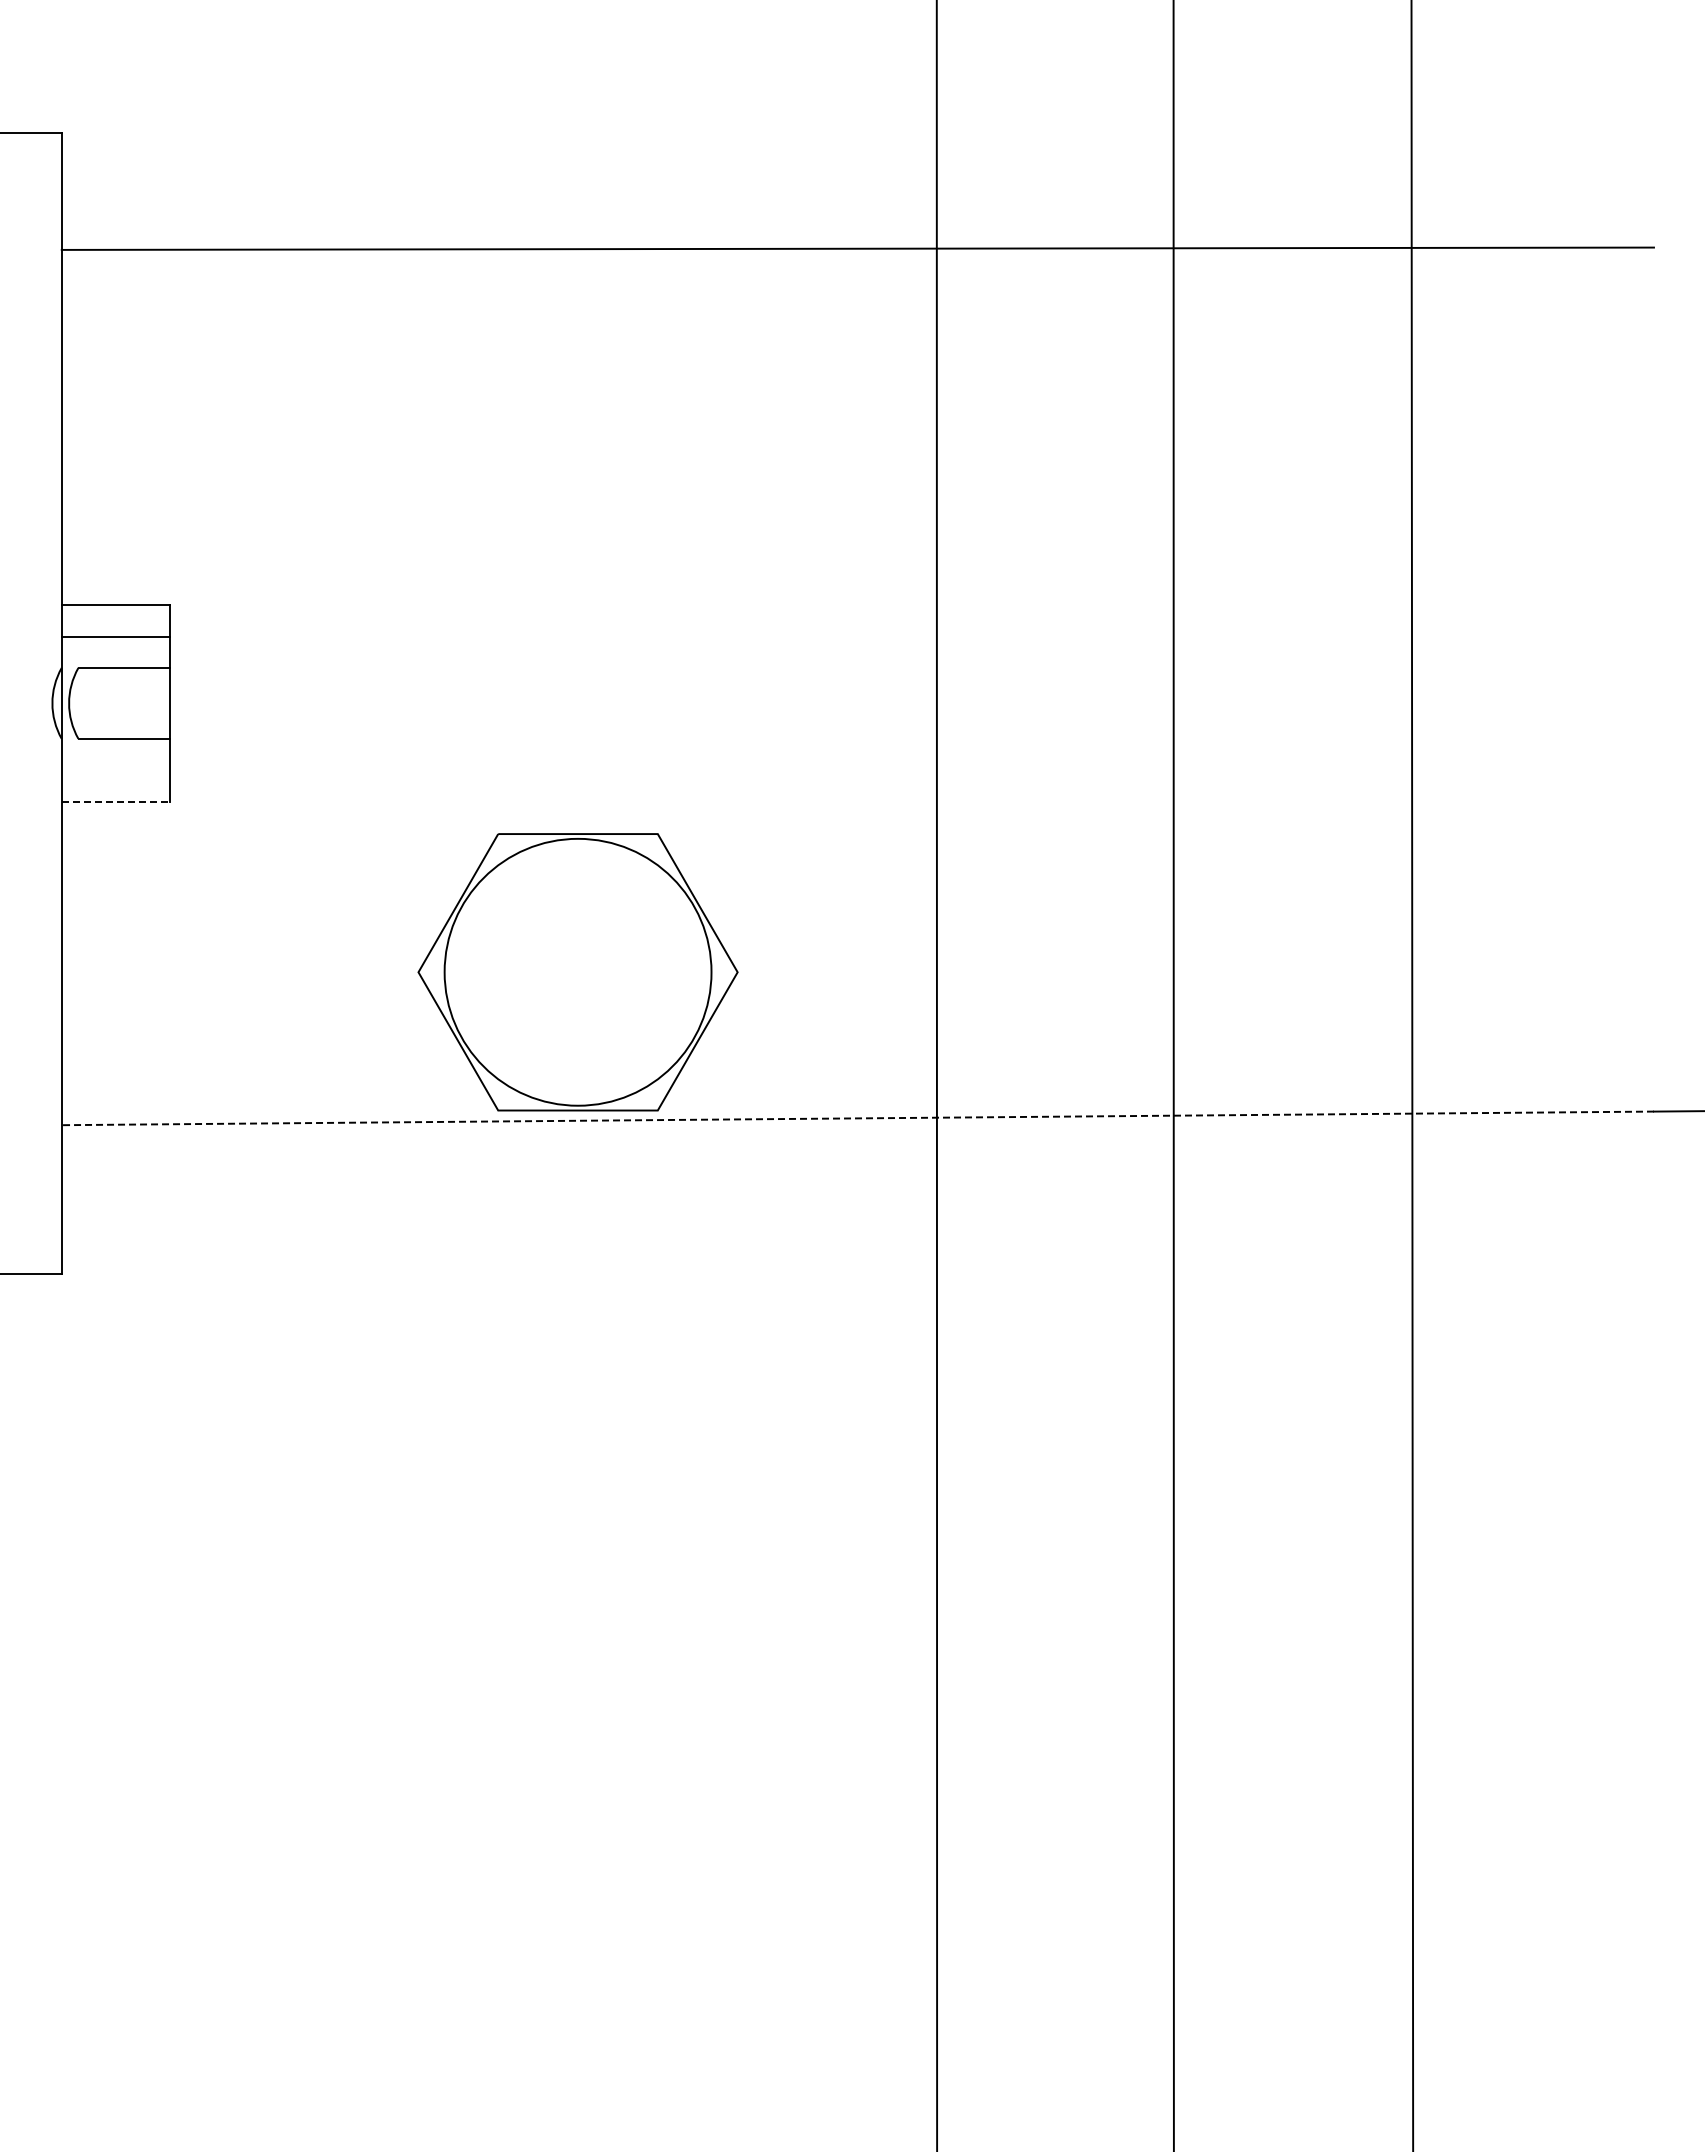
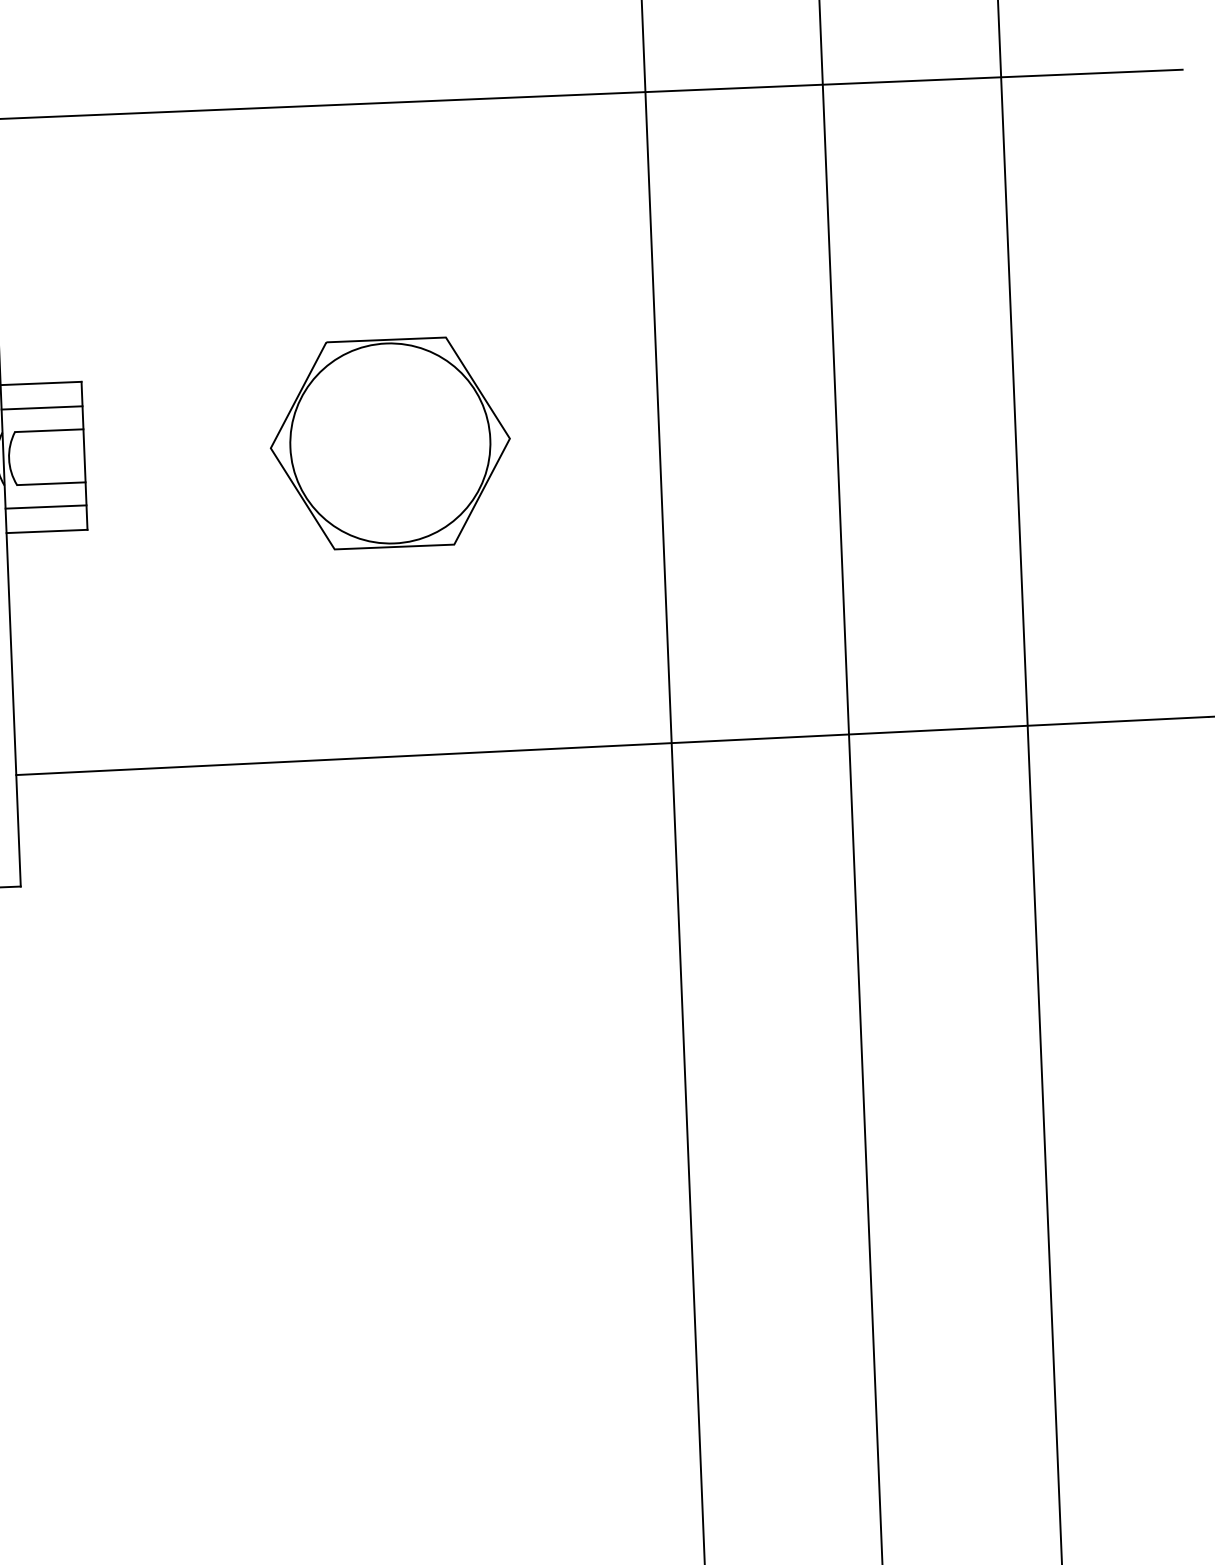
line: (115, 769) -> (45, 506), added
line: (116, 802) -> (47, 531), dashed -> solid
part: (577, 972) -> (389, 443), moved
line: (857, 1118) -> (612, 746), dashed -> solid

